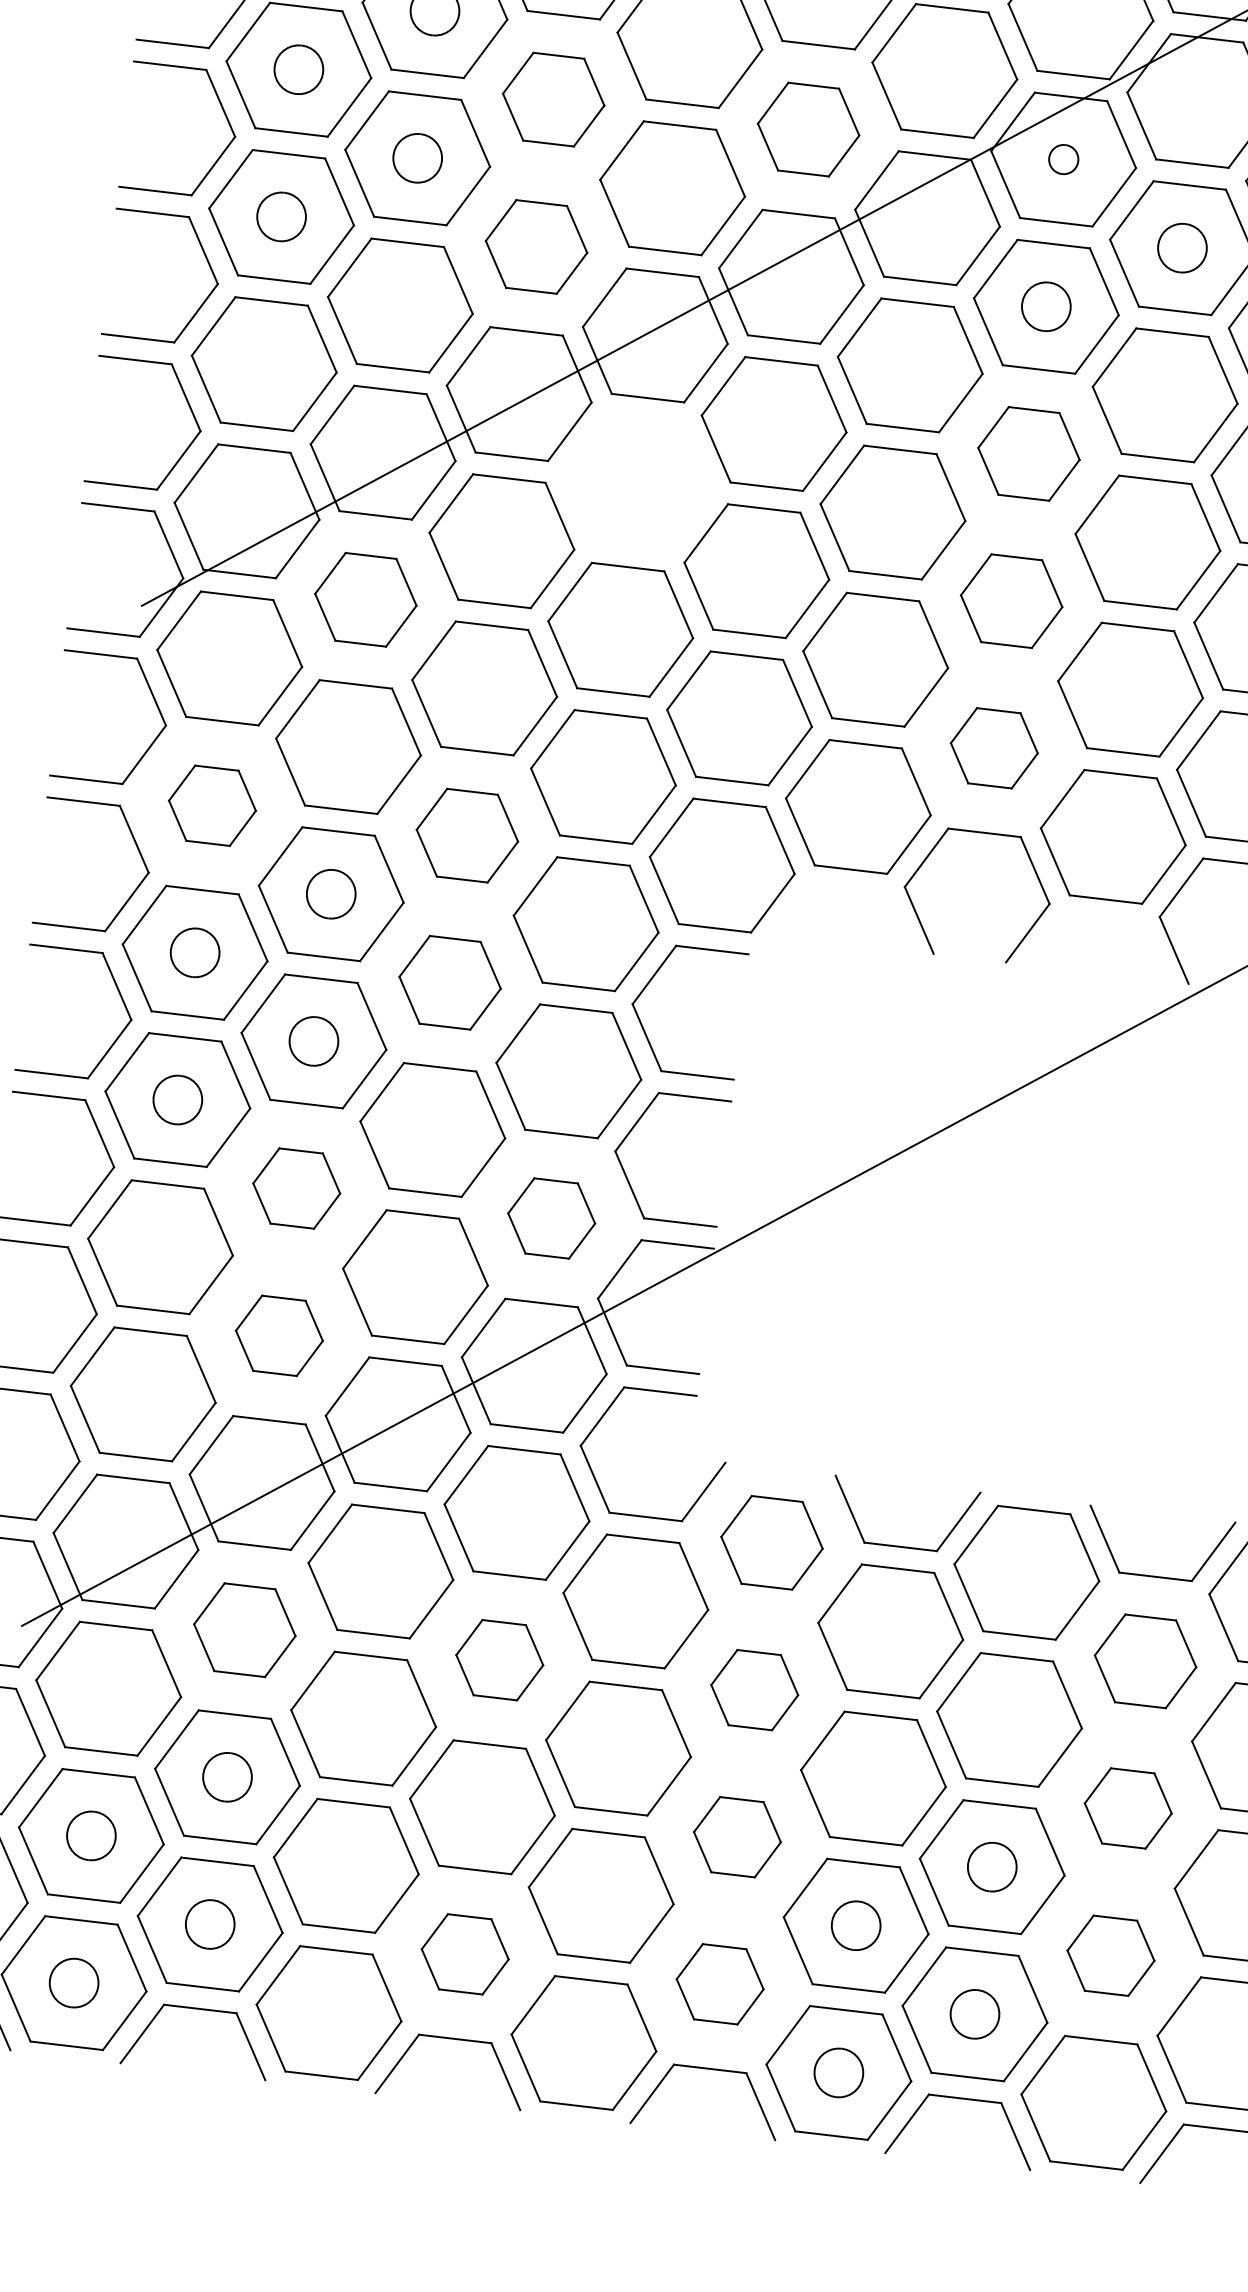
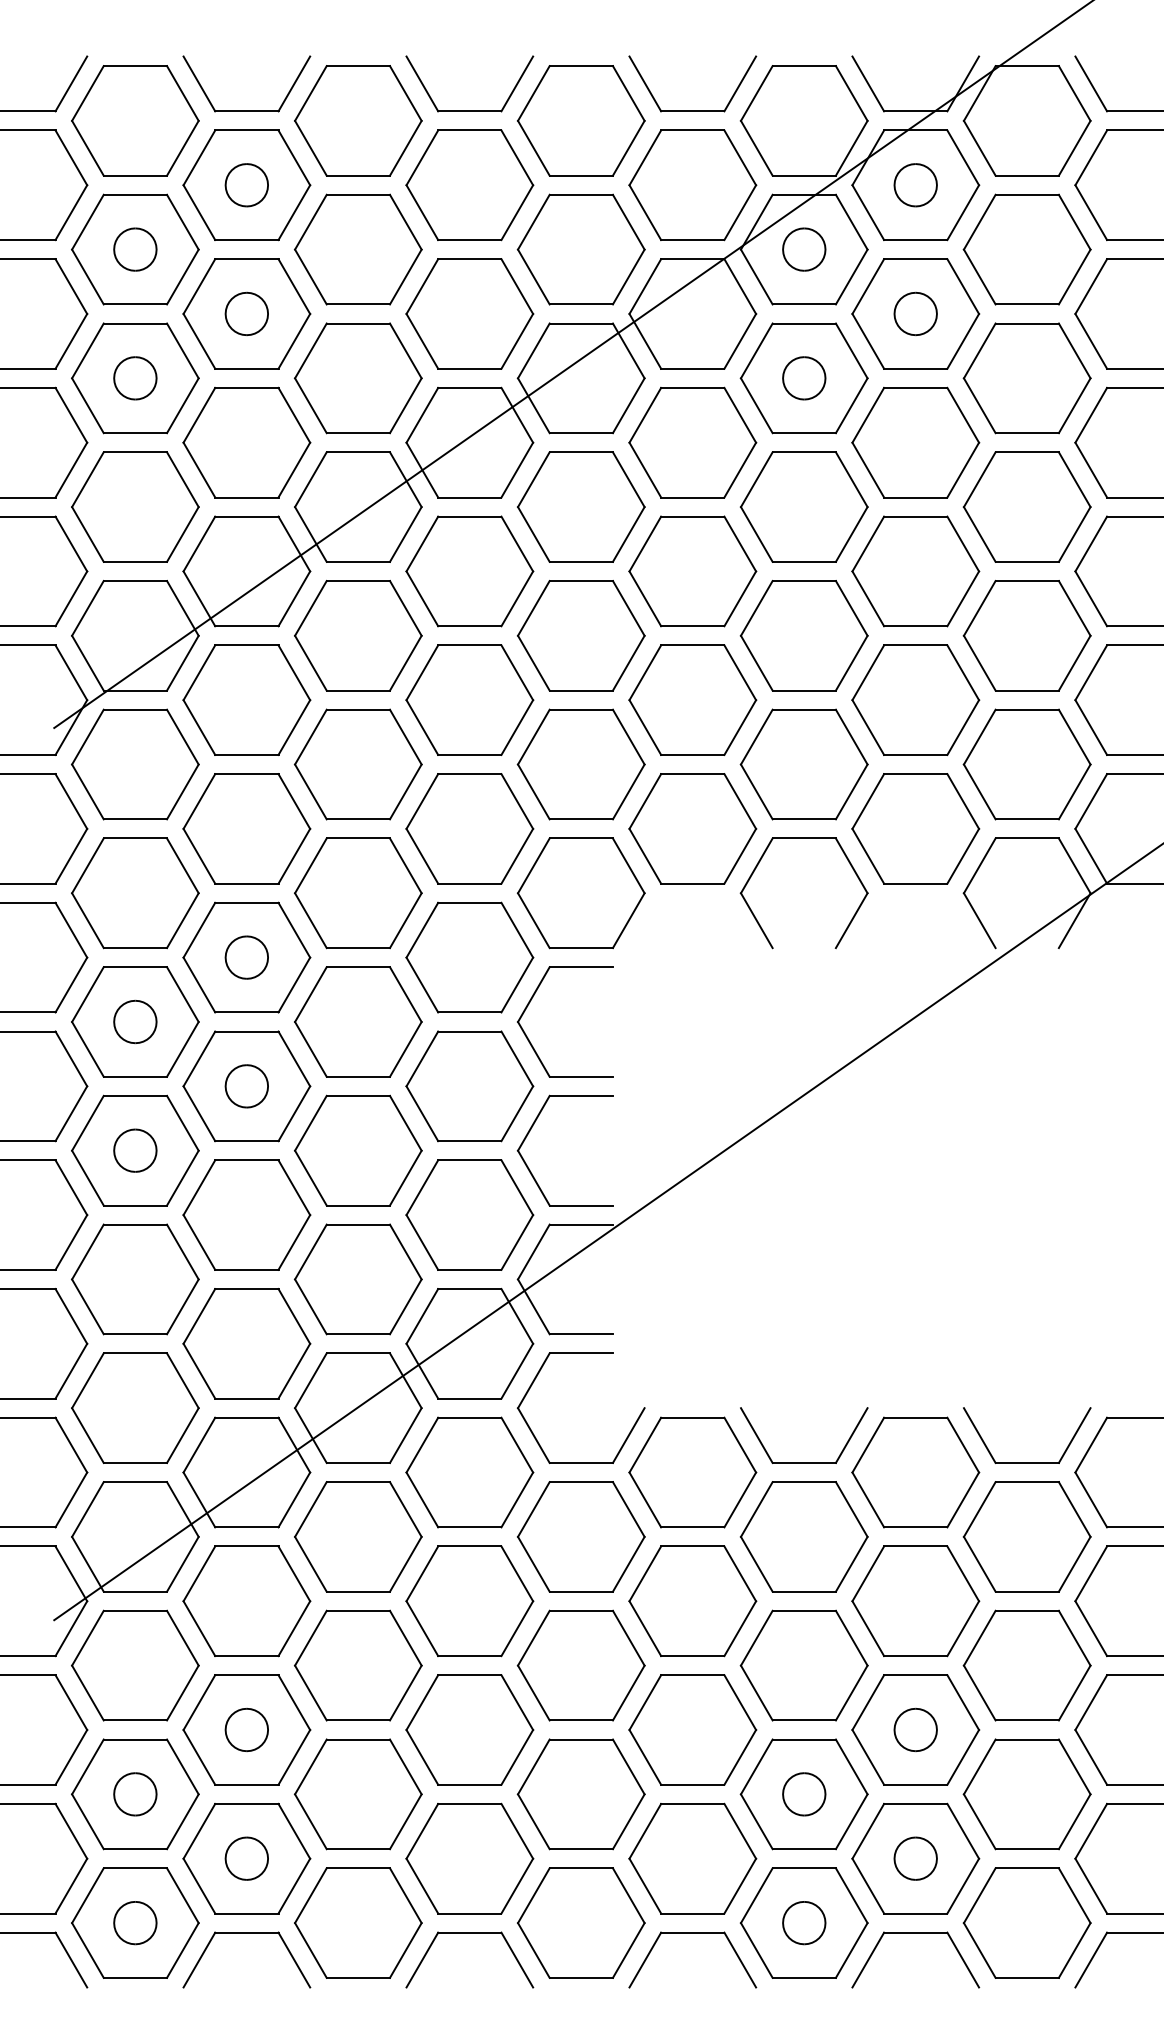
part: (552, 99) -> (357, 249), size x1.43
part: (1199, 101) -> (915, 185), added
part: (807, 129) -> (580, 249), size x1.43
part: (1063, 159) -> (804, 249), size x1.67
part: (536, 247) -> (358, 378), size x1.43
part: (1028, 453) -> (803, 506), size x1.43
part: (637, 482) -> (469, 571), added
part: (365, 599) -> (246, 699), size x1.43
part: (1010, 600) -> (803, 635), size x1.43
part: (993, 748) -> (803, 764), size x1.67
part: (212, 805) -> (135, 893), size x1.67
part: (467, 835) -> (358, 893), size x1.43
part: (450, 982) -> (358, 1021), size x1.43
part: (296, 1187) -> (246, 1214), size x1.67
part: (551, 1217) -> (469, 1214), size x1.67
part: (279, 1335) -> (246, 1343), size x1.67
part: (771, 1542) -> (692, 1472), size x1.43
part: (244, 1630) -> (246, 1601), size x1.43
part: (499, 1660) -> (469, 1601), size x1.67
part: (1144, 1660) -> (1026, 1536), size x1.43
part: (754, 1690) -> (692, 1601), size x1.67
part: (1127, 1808) -> (1026, 1665), size x1.67
part: (737, 1836) -> (692, 1729), size x1.67
part: (464, 1954) -> (469, 1858), size x1.67
part: (1110, 1955) -> (1026, 1794), size x1.67
part: (719, 1984) -> (692, 1858), size x1.67

